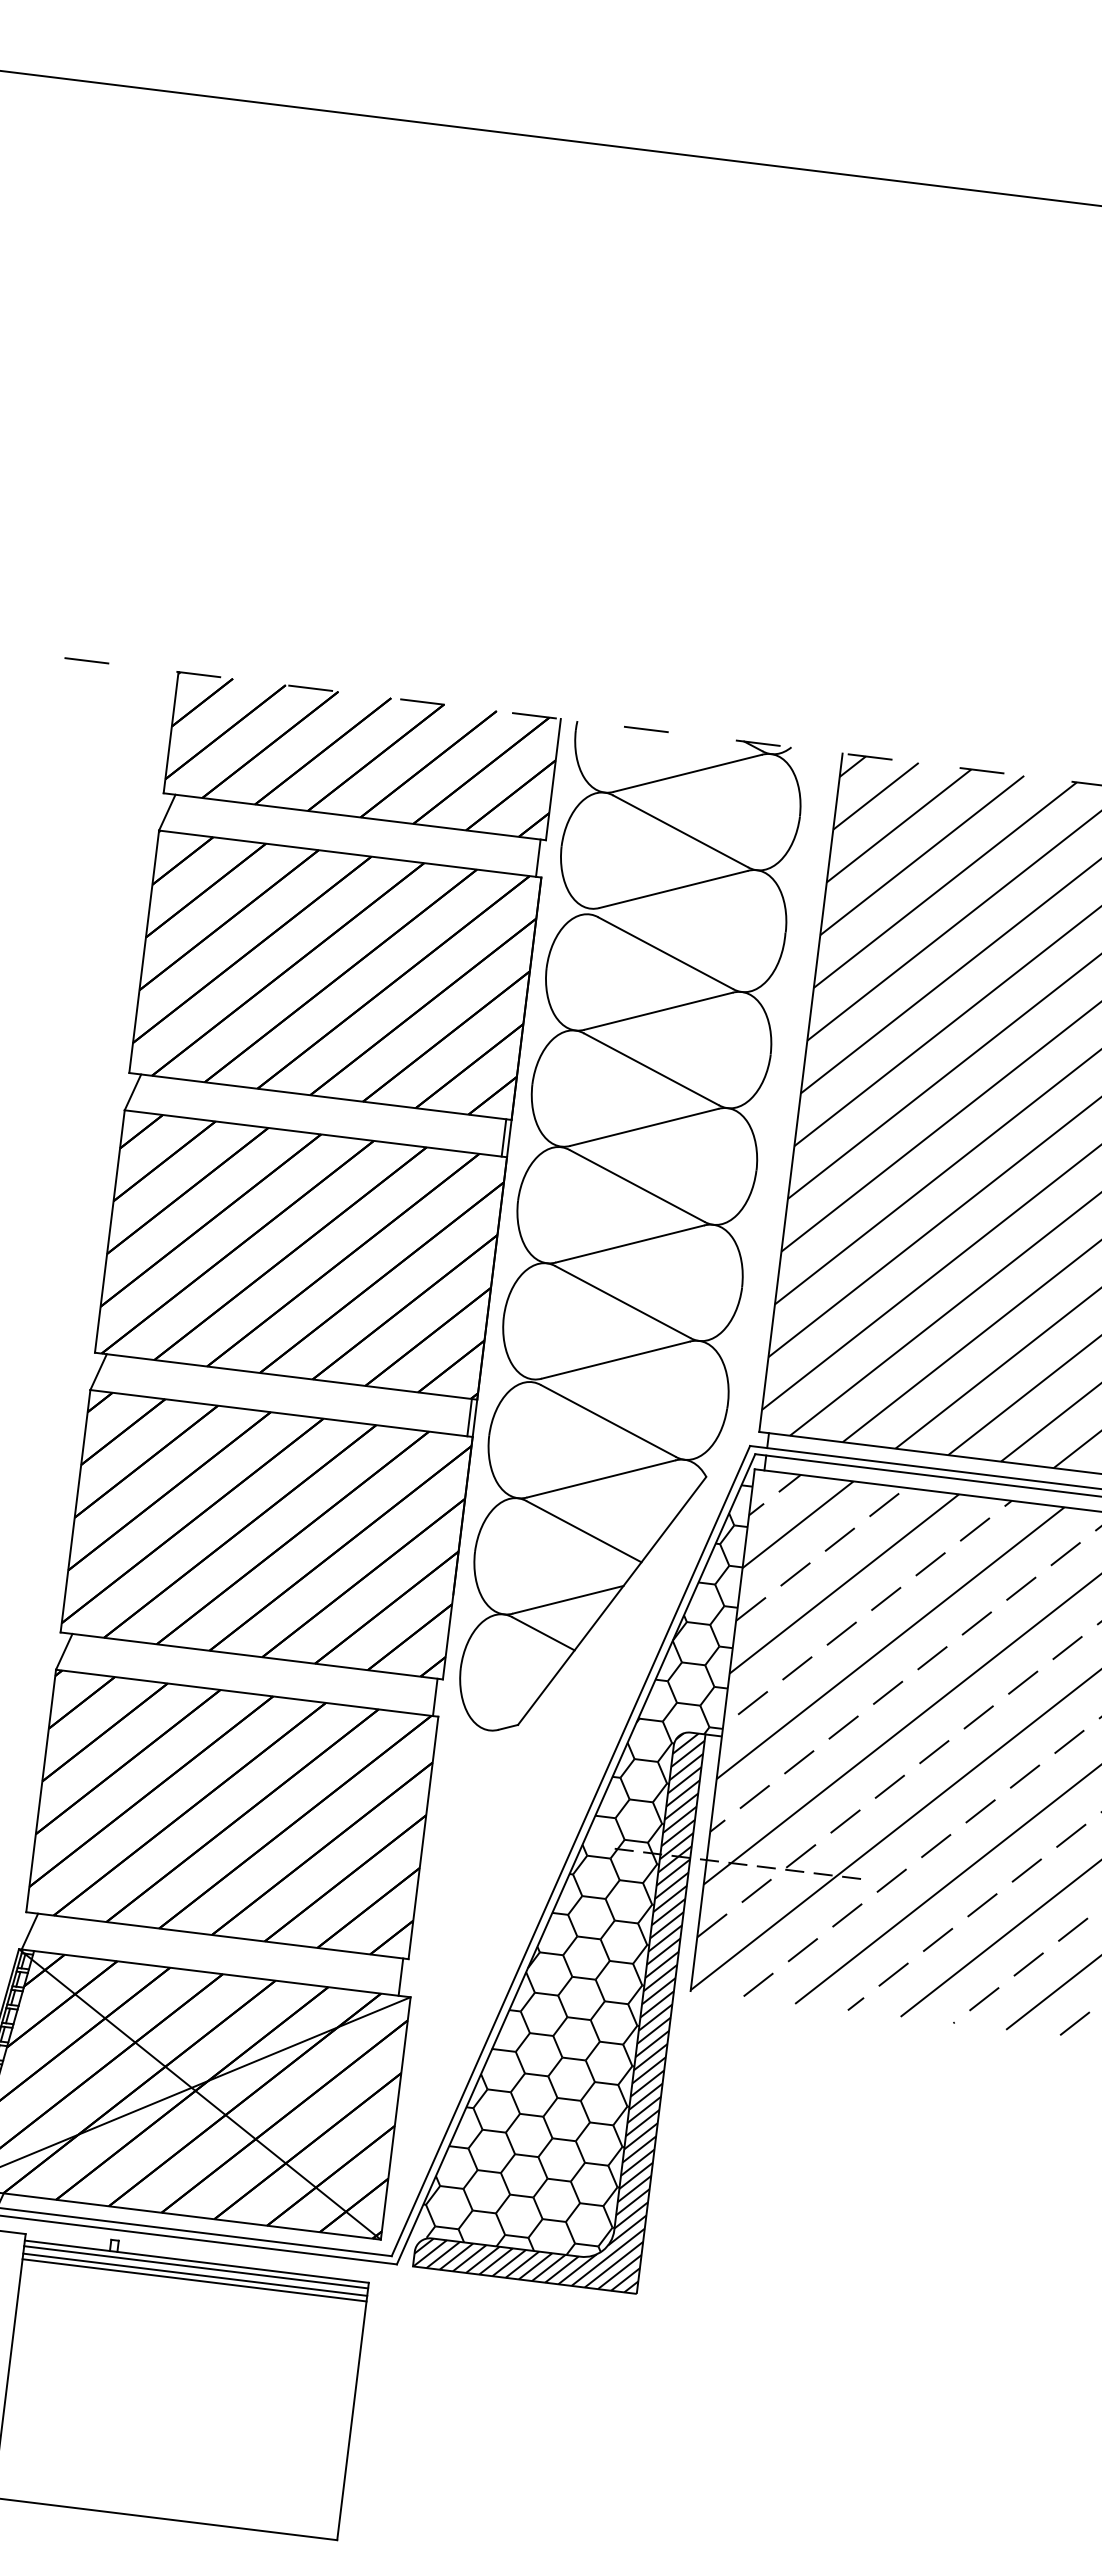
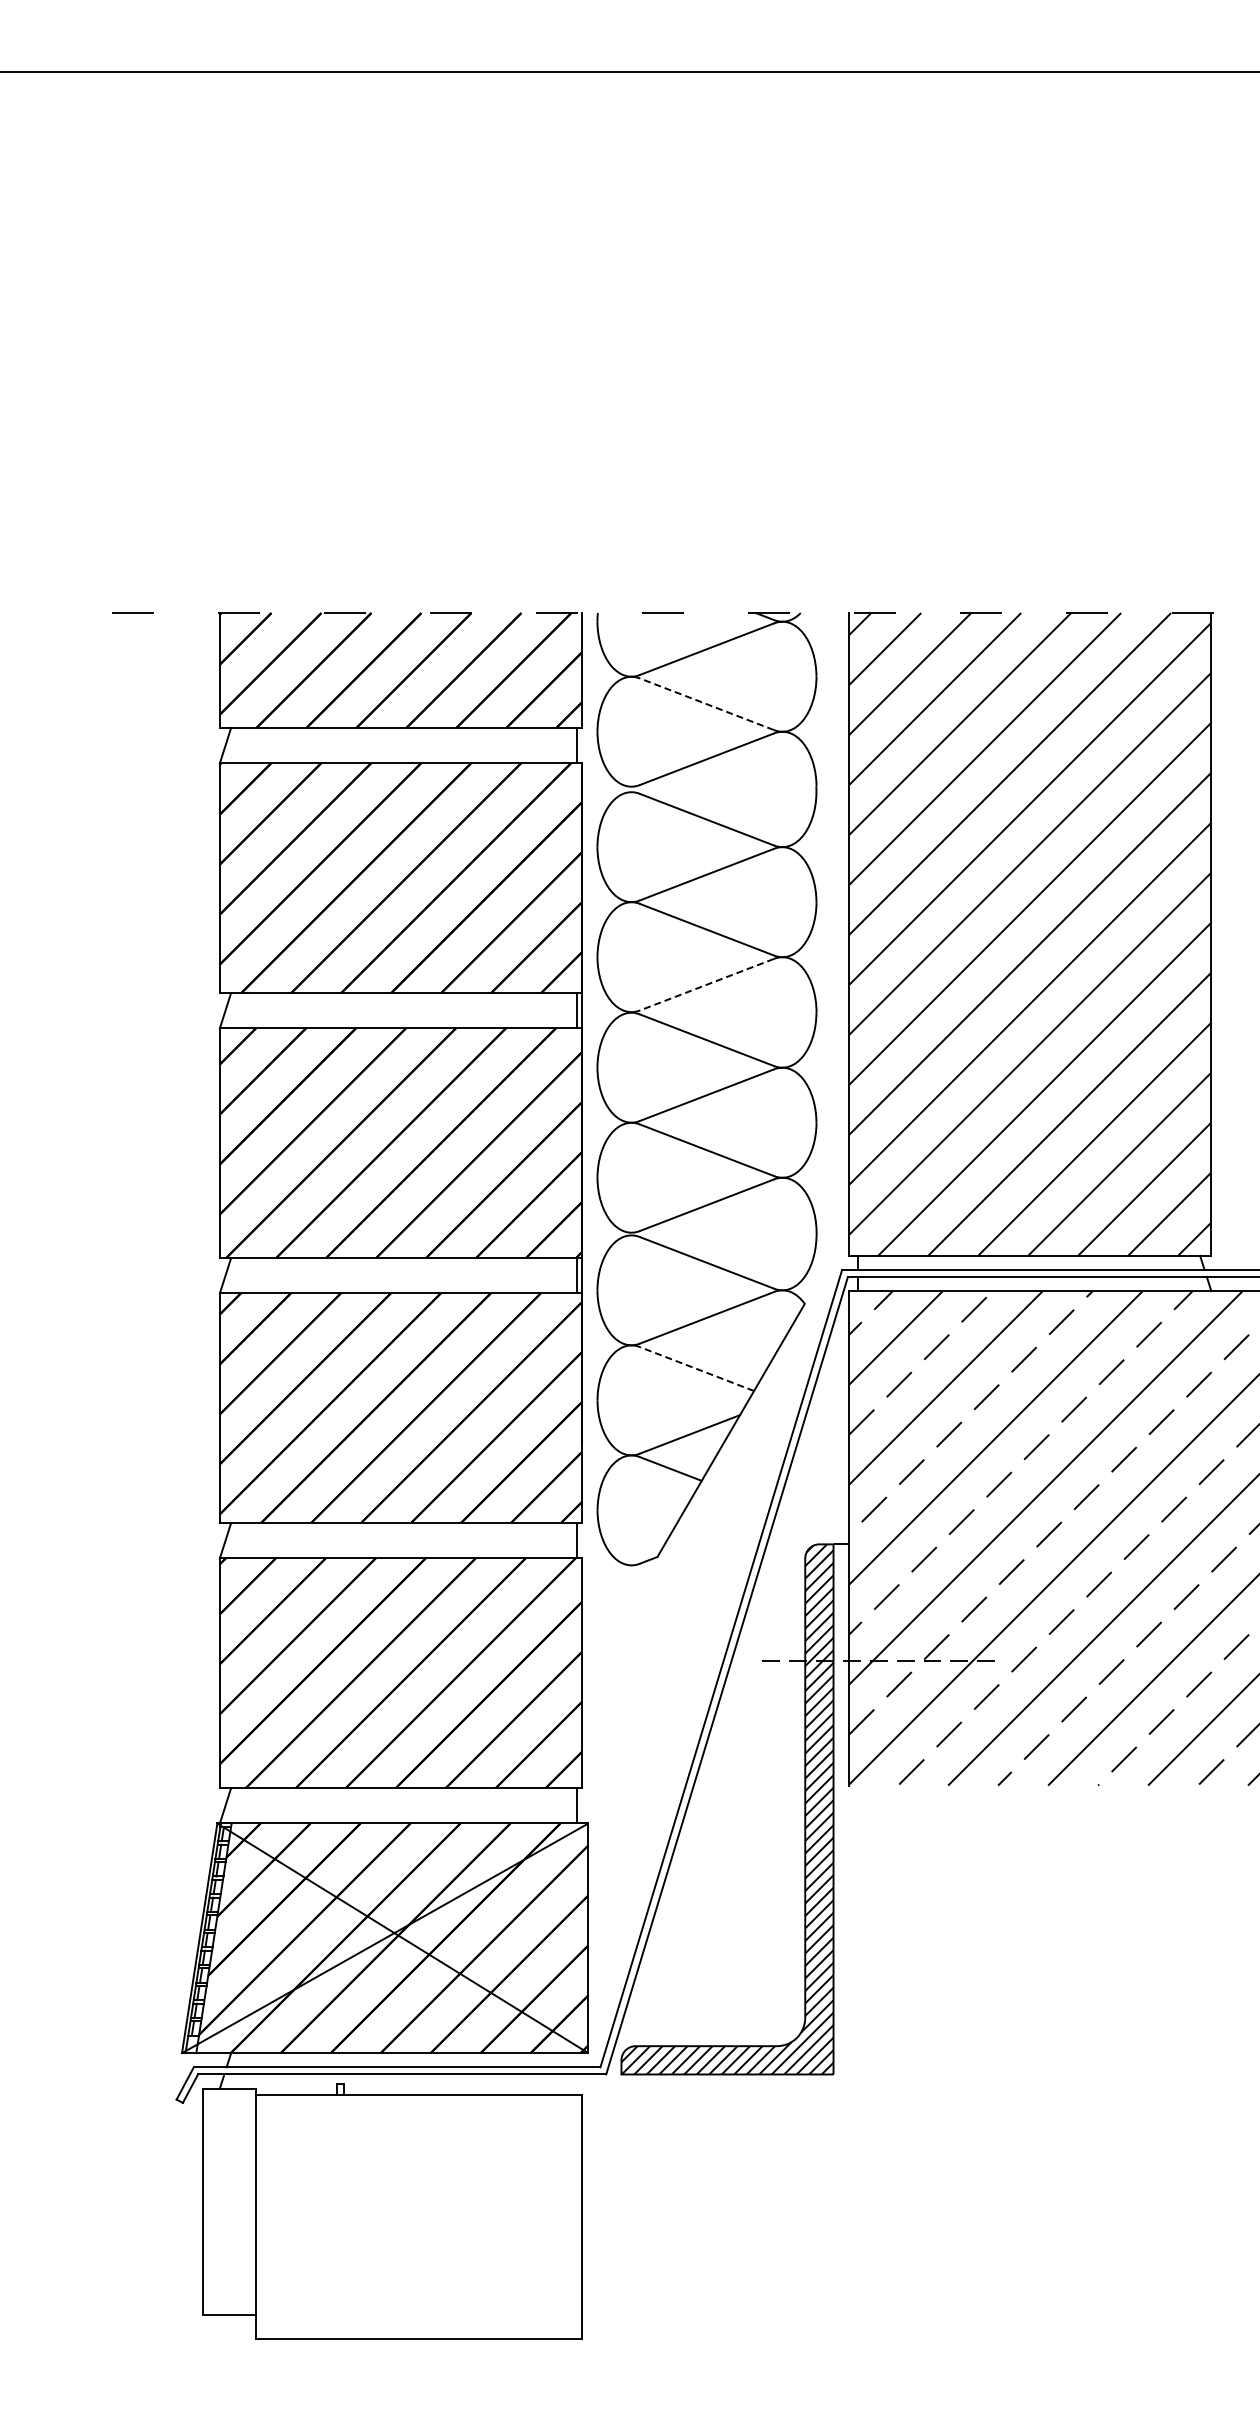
line: (680, 831) -> (706, 704), solid -> dashed
line: (643, 1127) -> (706, 984), solid -> dashed
line: (583, 1531) -> (696, 1368), solid -> dashed
hatch: (585, 1861) -> (736, 1676), removed
line: (196, 2267) -> (419, 2100), removed
line: (195, 2275) -> (419, 2107), removed
line: (194, 2280) -> (419, 2112), removed

